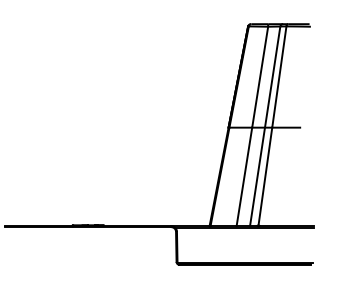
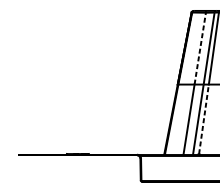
line: (260, 76) -> (200, 48), solid -> dashed
line: (265, 176) -> (204, 119), solid -> dashed

